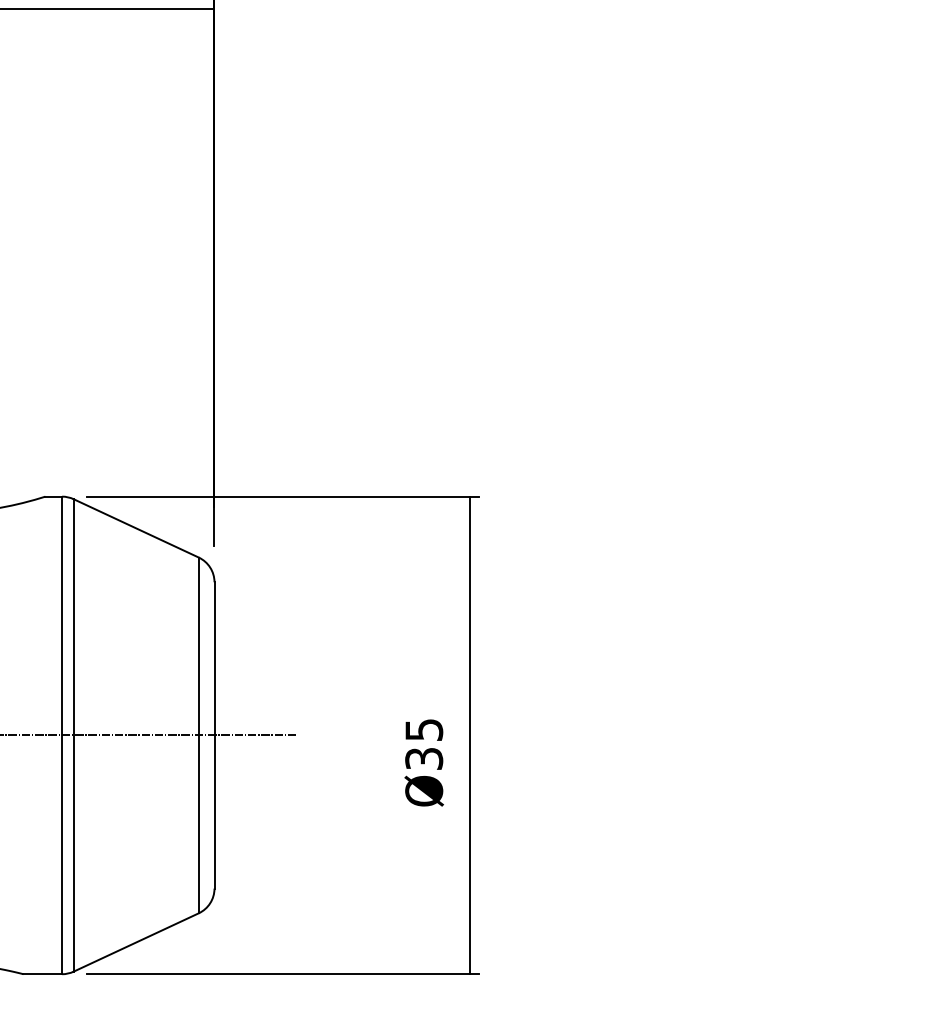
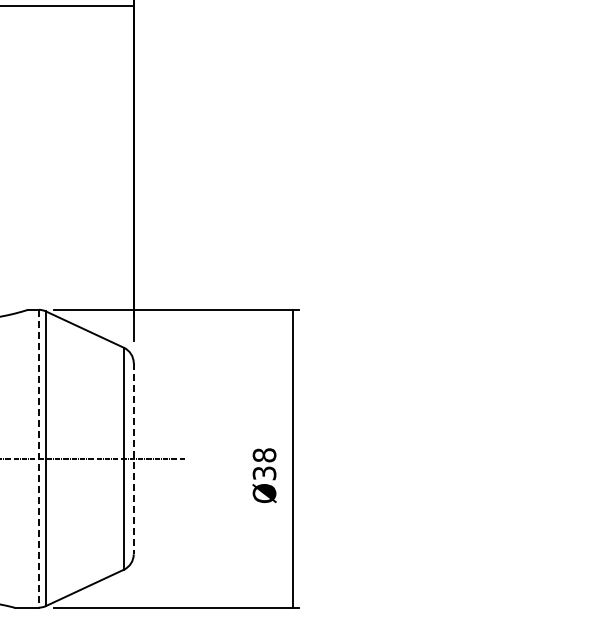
text: (424, 730) -> (264, 455), Ø35 -> Ø38
line: (61, 735) -> (38, 458), solid -> dashed
line: (214, 735) -> (133, 458), solid -> dashed

